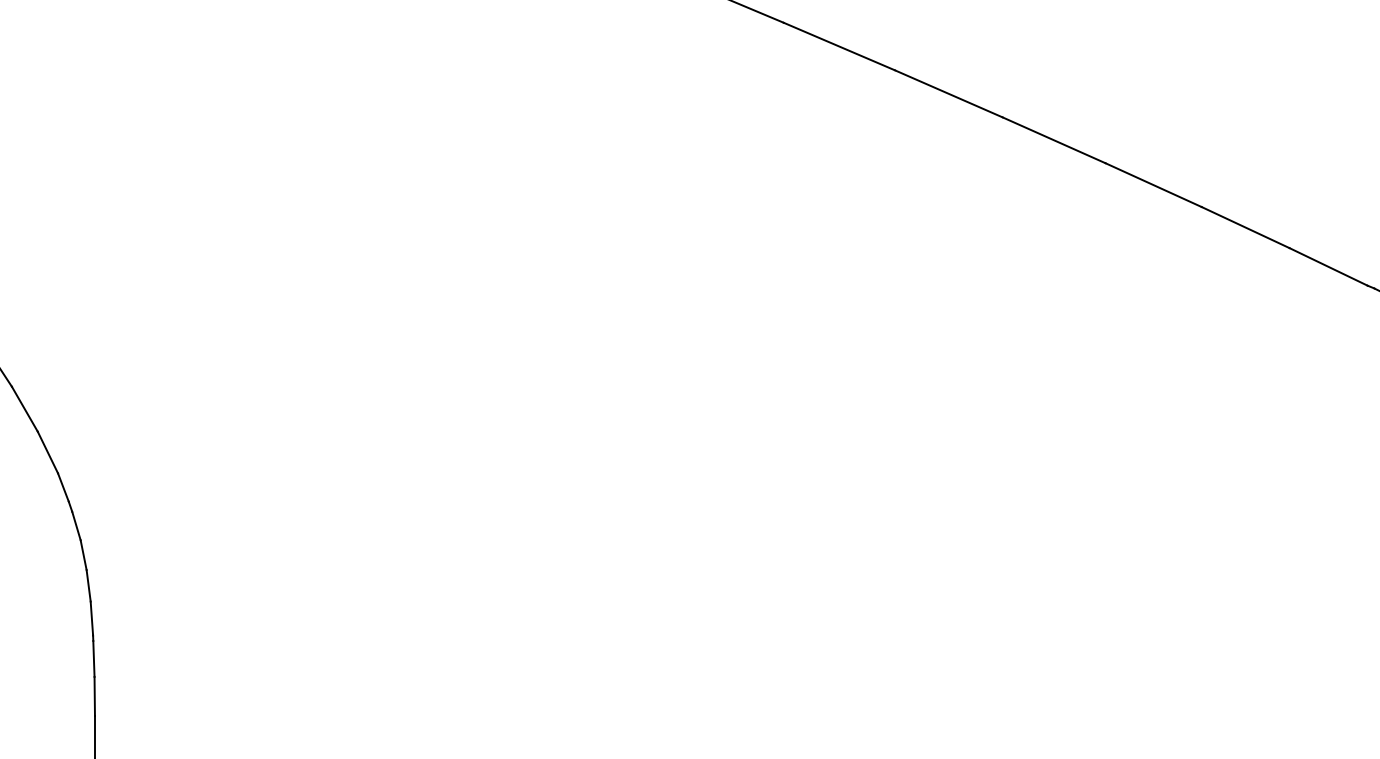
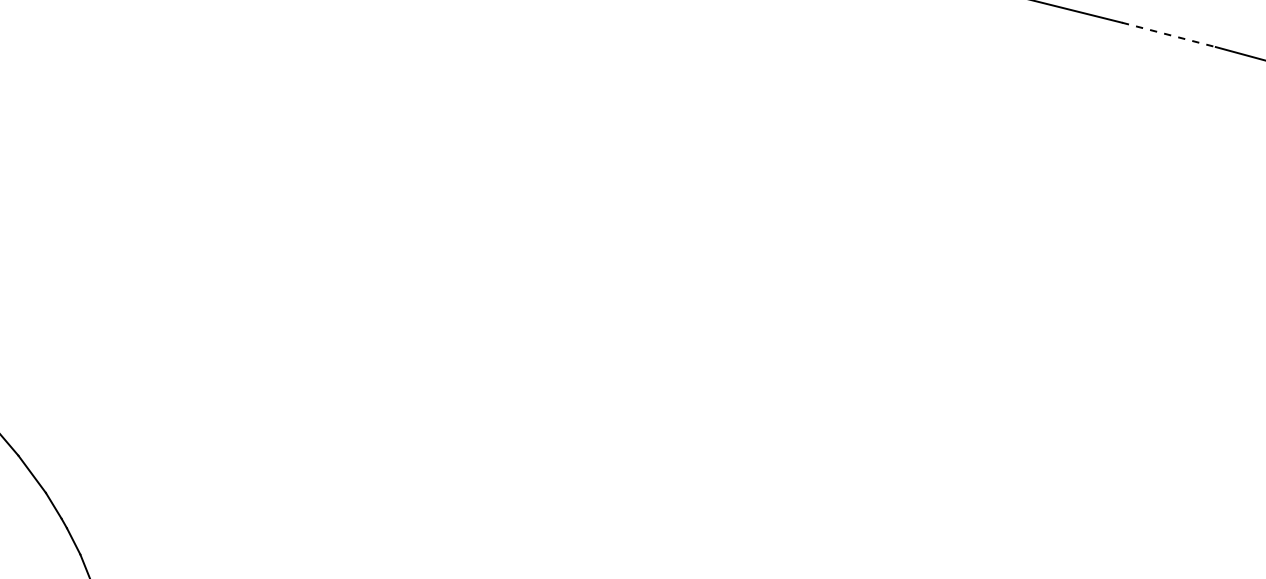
line: (1246, 227) -> (1169, 34), solid -> dashed

